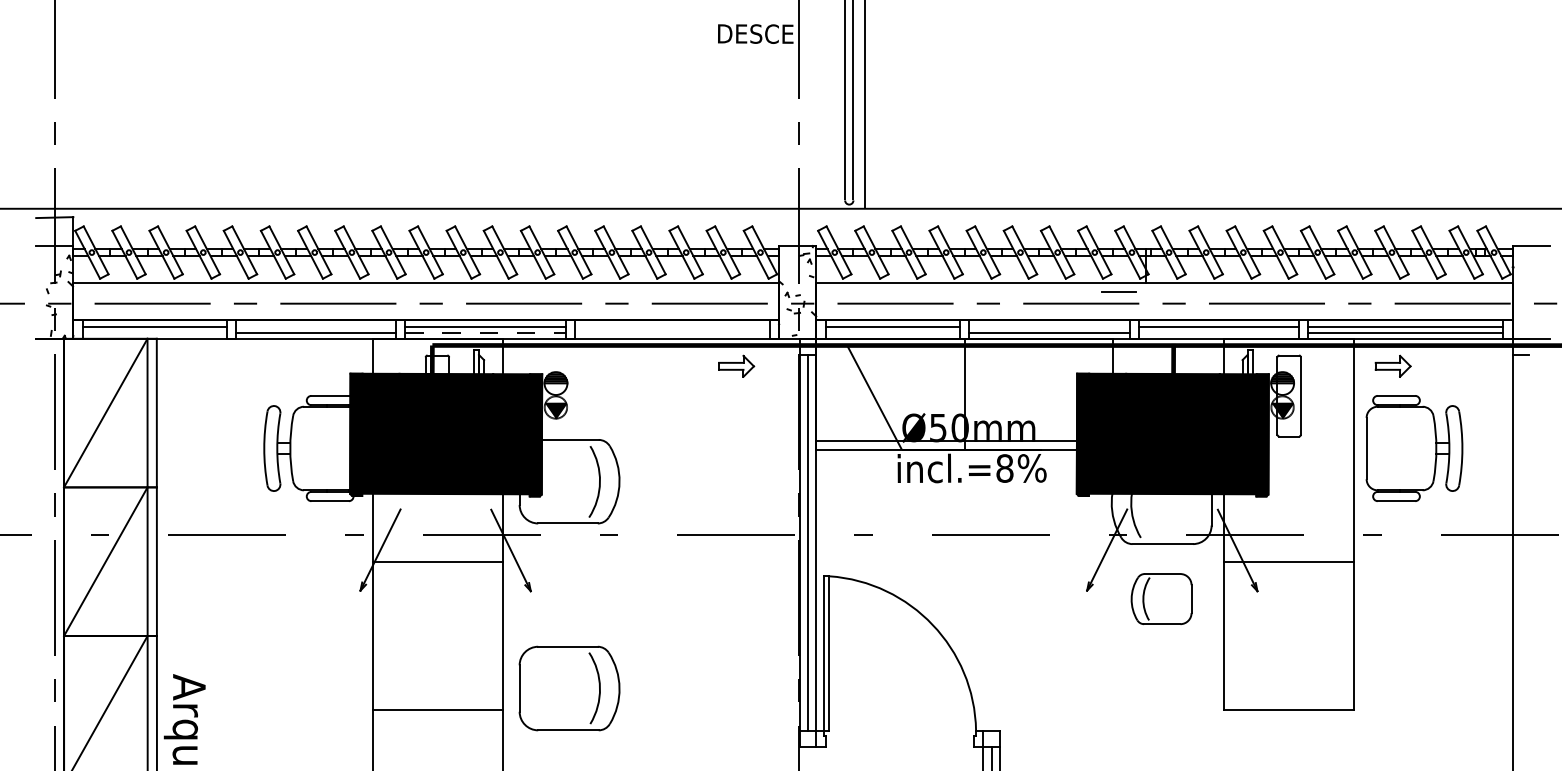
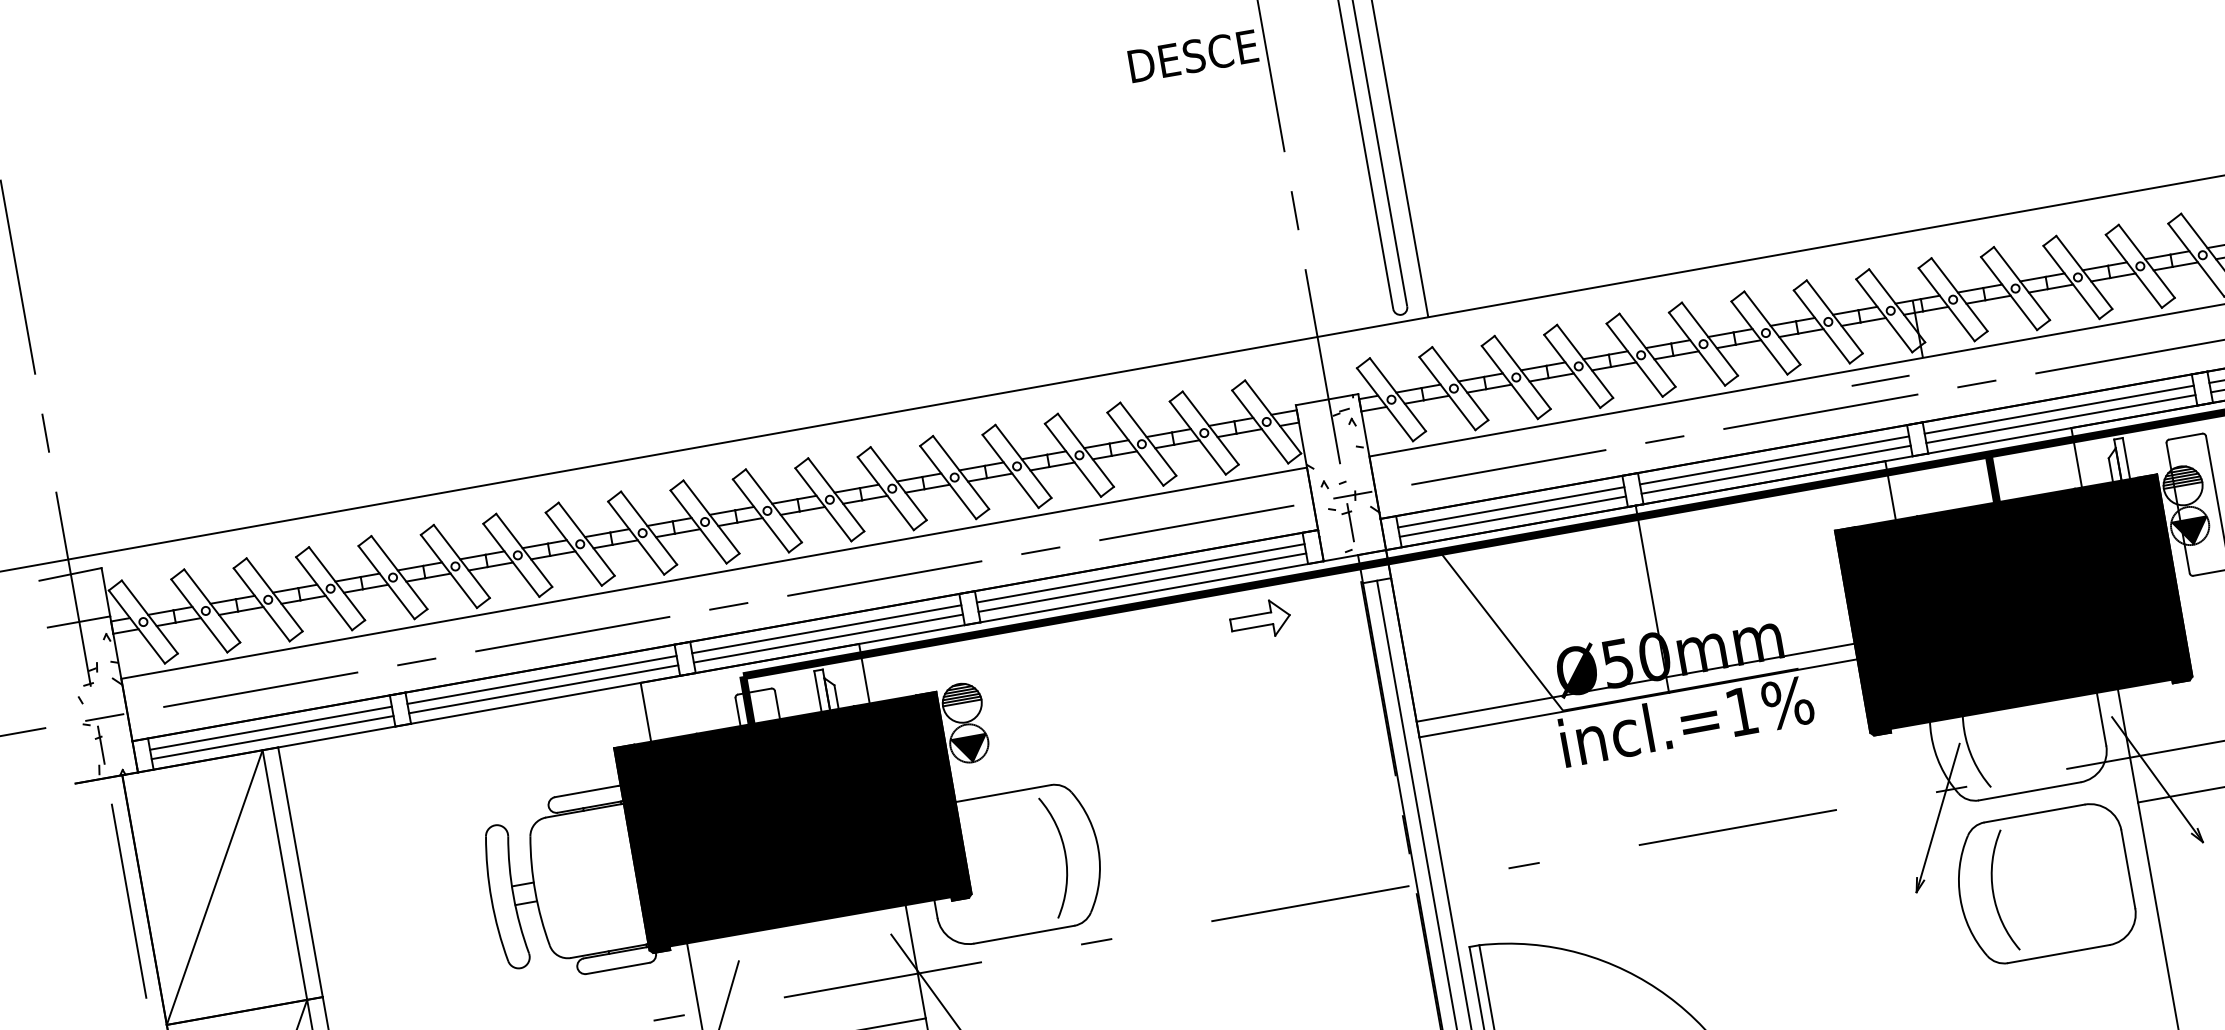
line: (315, 326) -> (541, 679), added
line: (671, 326) -> (1139, 572), added
line: (1049, 326) -> (1774, 459), added
line: (154, 332) -> (272, 737), added
line: (485, 332) -> (828, 638), dashed -> solid
line: (671, 332) -> (1141, 582), added
line: (892, 332) -> (1512, 516), added
line: (1218, 332) -> (2060, 419), added
text: (1004, 468) -> (1741, 711), incl.=8%%% -> incl.=1%%%
part: (1161, 598) -> (2043, 883), size x1.67

